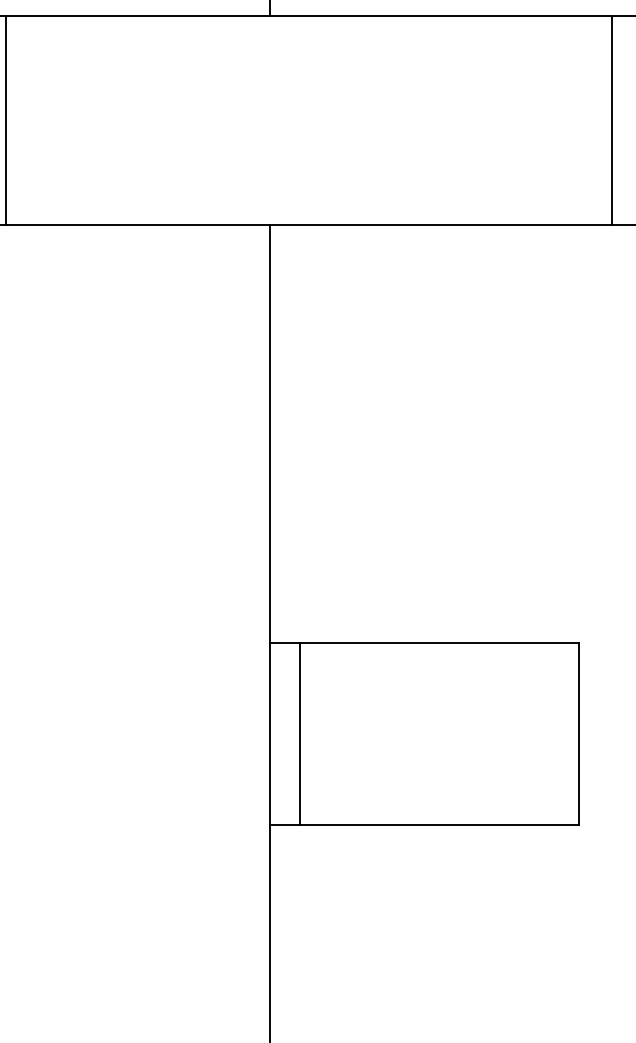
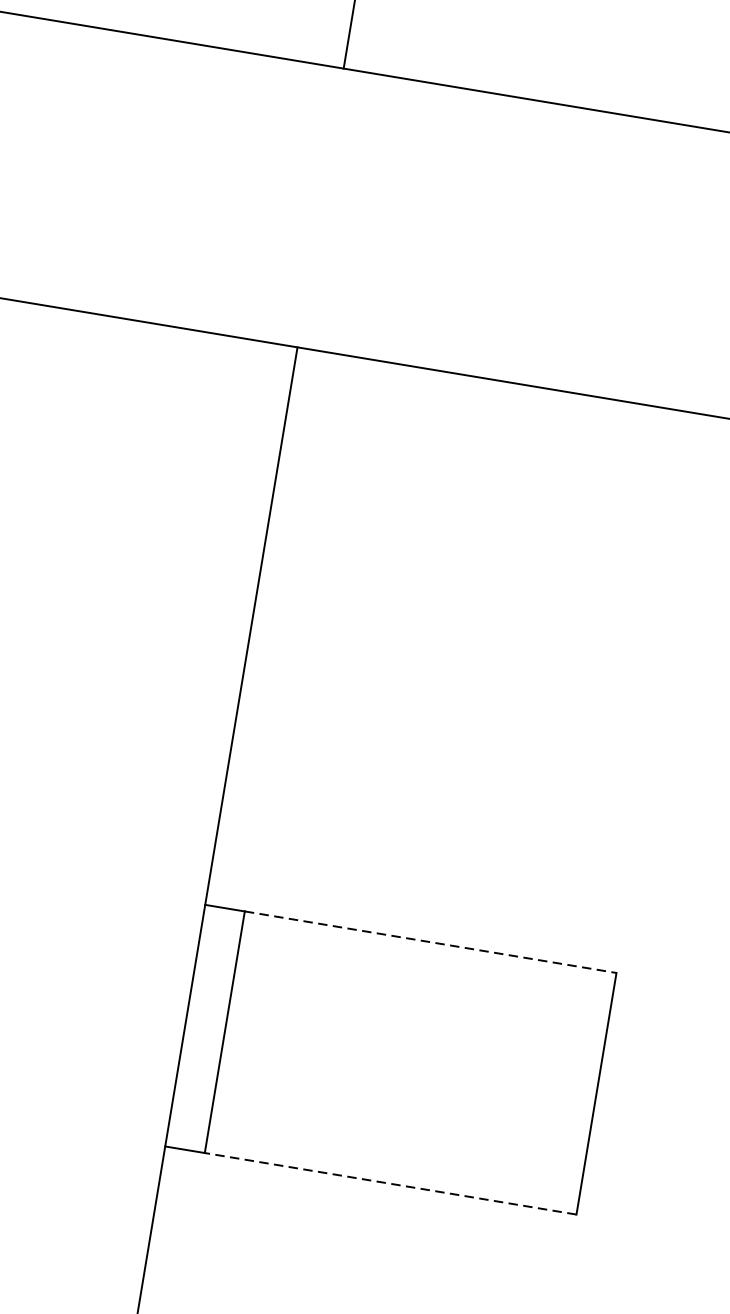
line: (439, 643) -> (431, 942), solid -> dashed
line: (438, 824) -> (389, 1183), solid -> dashed

